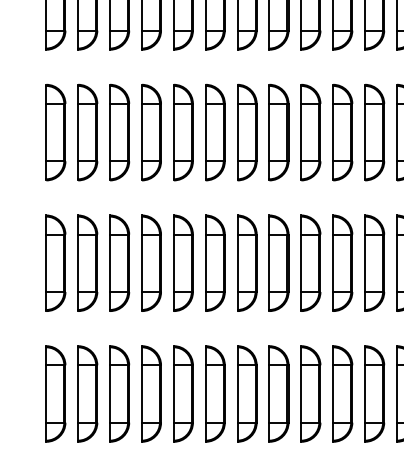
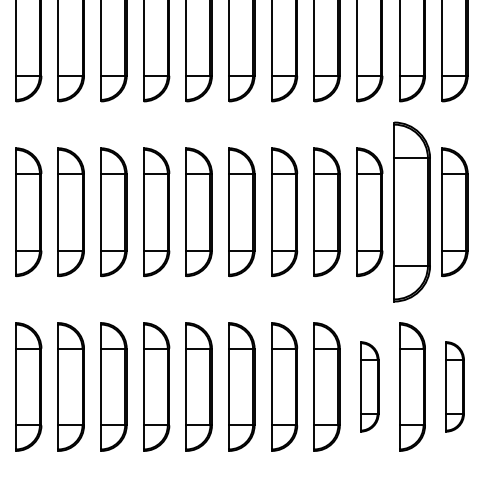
part: (342, 132) -> (411, 212), size x1.4
part: (310, 262) -> (369, 385), size x0.7
part: (374, 262) -> (454, 385), size x0.7

